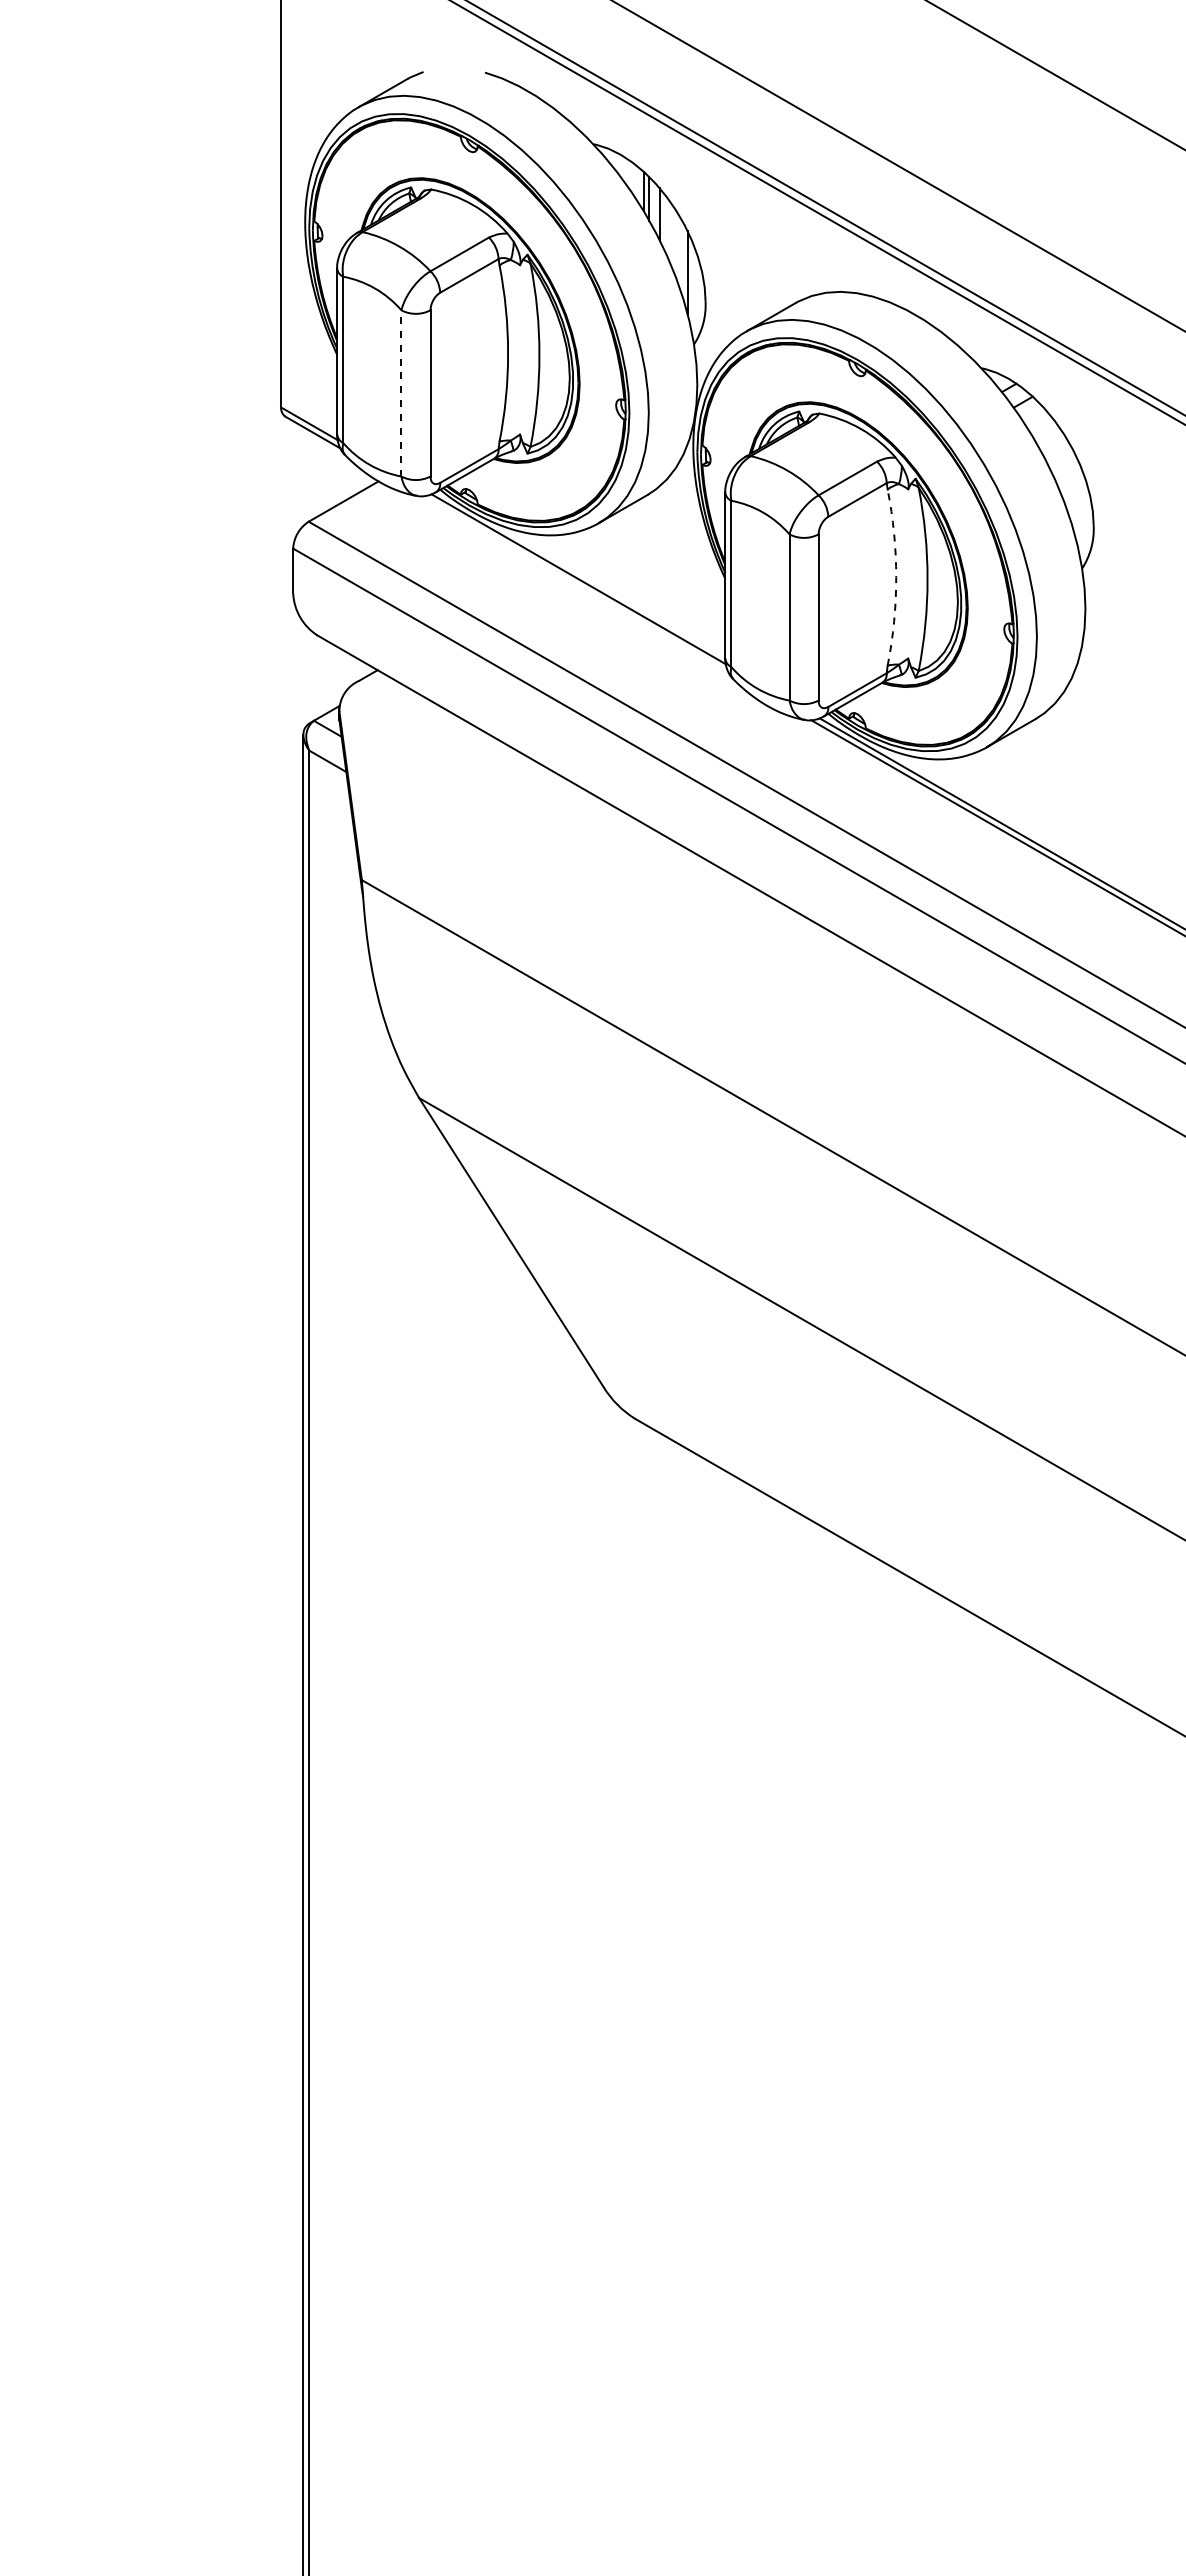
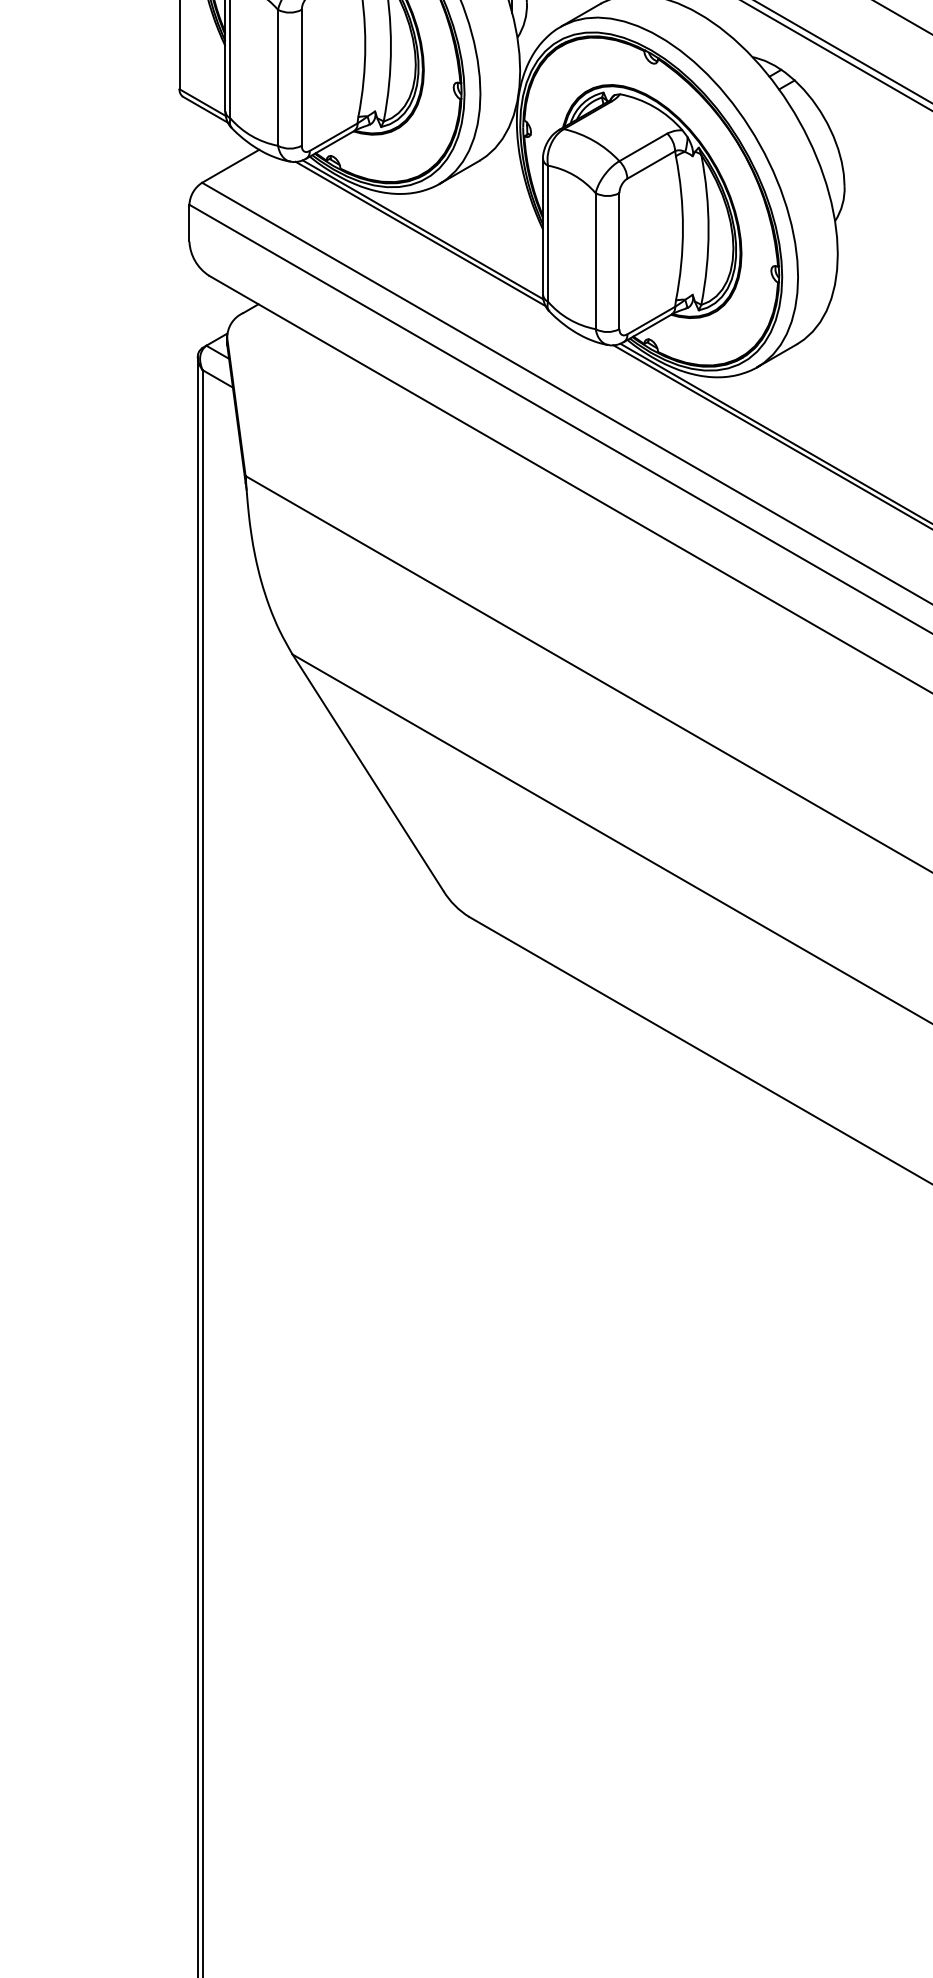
line: (401, 392) -> (278, 77), dashed -> solid
arc: (896, 577) -> (683, 228), dashed -> solid
line: (575, 584) -> (420, 234), added

